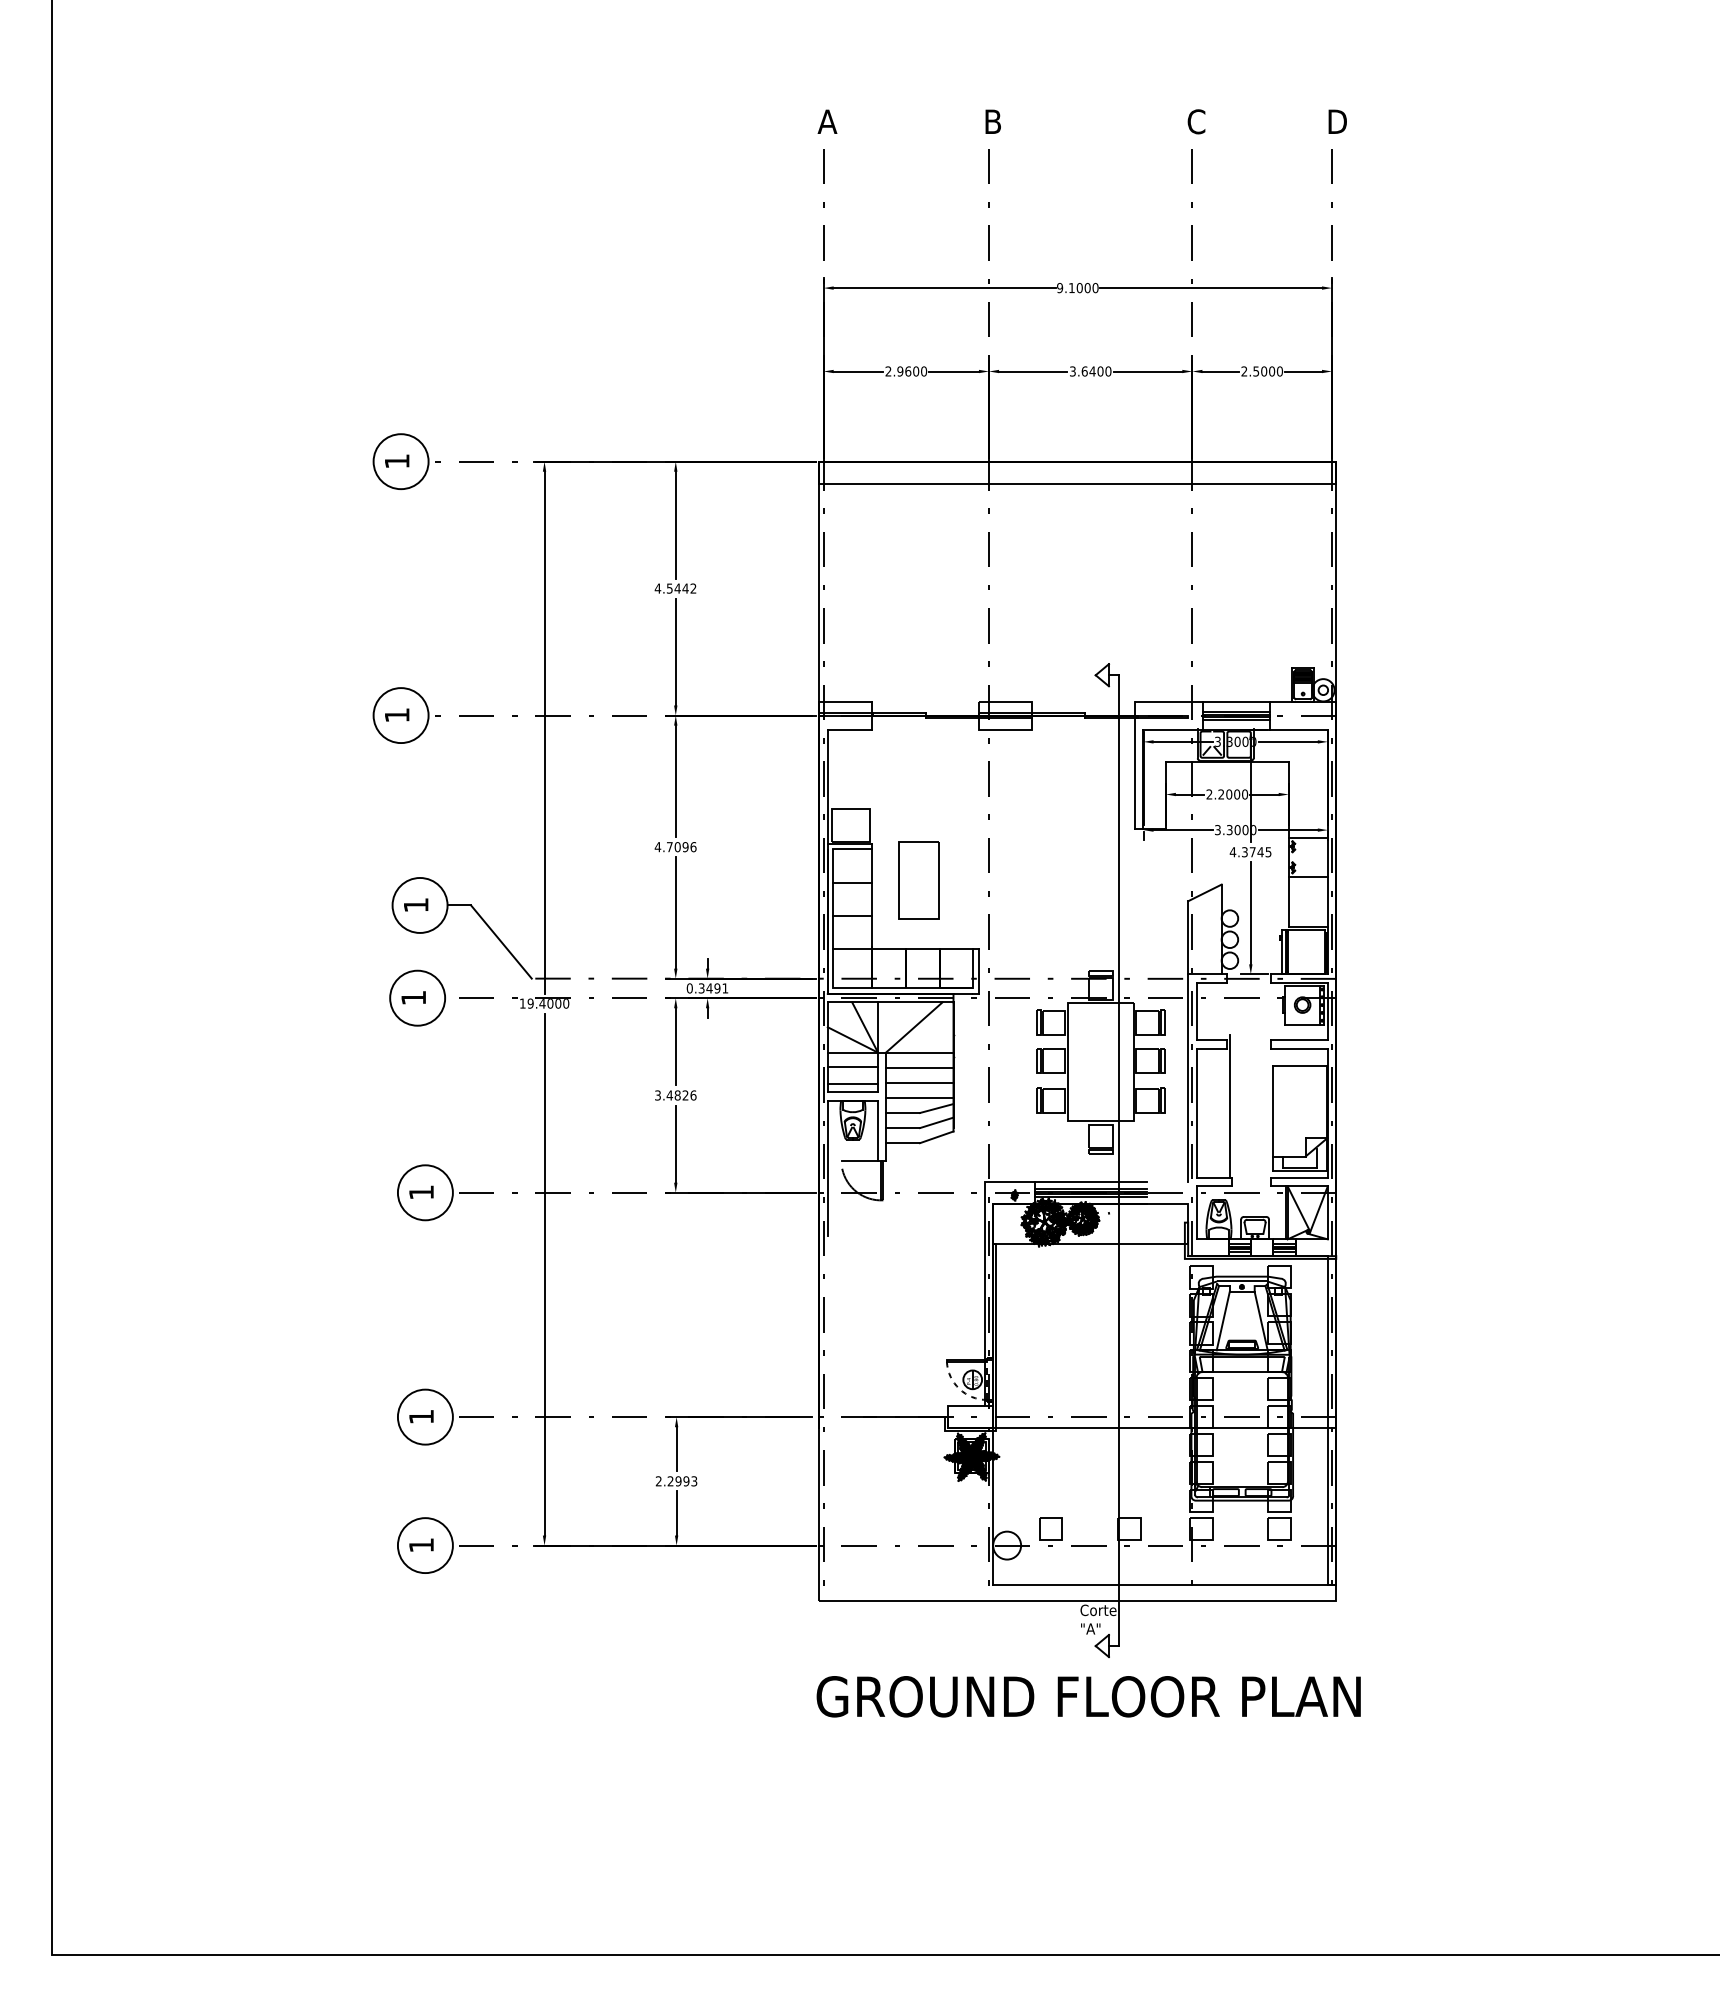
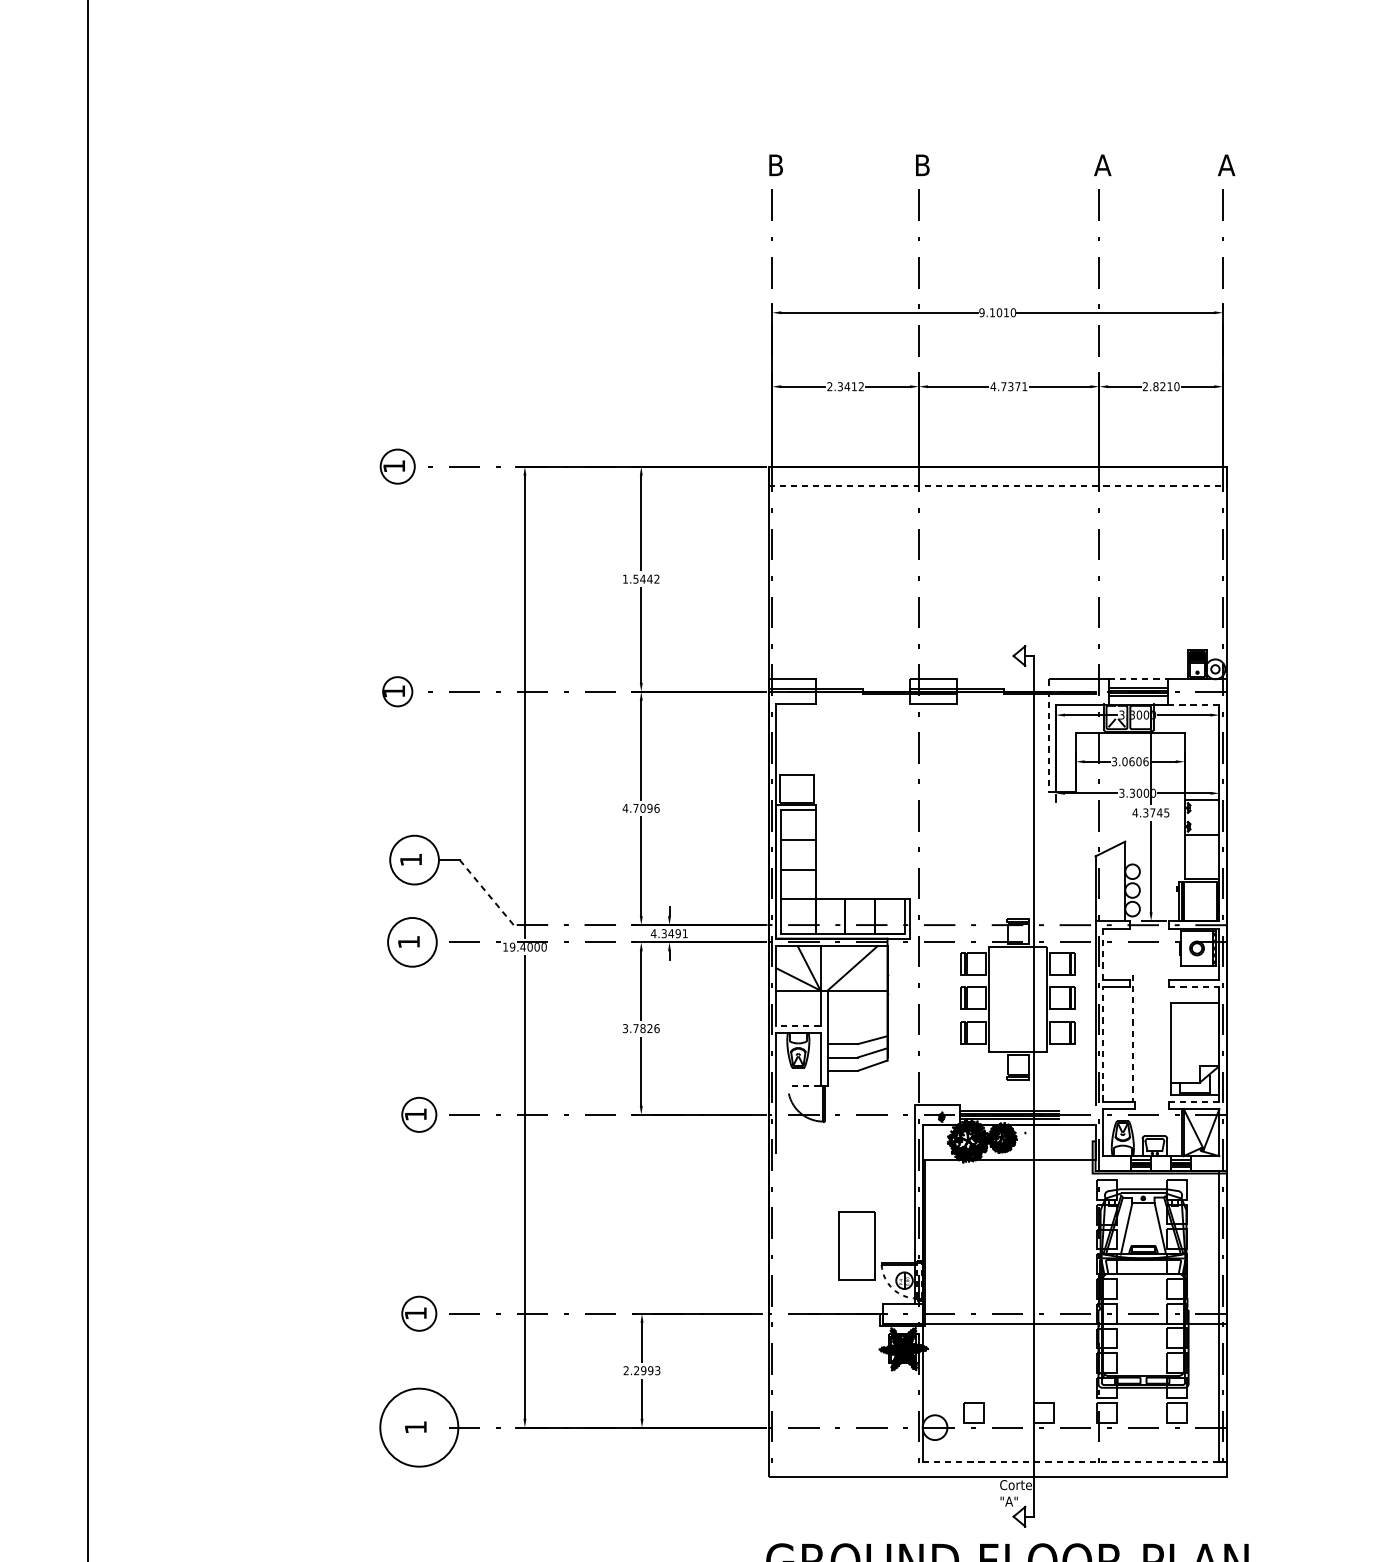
text: (827, 121) -> (775, 165), A -> B
text: (1196, 121) -> (1102, 165), C -> A
text: (1336, 121) -> (1227, 165), D -> A
text: (1087, 288) -> (1006, 313), 9.1000 -> 9.1010
text: (912, 371) -> (851, 386), 2.9600 -> 2.3412
text: (1090, 371) -> (1008, 386), 3.6400 -> 4.7371
text: (1264, 371) -> (1163, 386), 2.5000 -> 2.8210
circle: (400, 461) -> (397, 466), size x0.7
line: (1078, 484) -> (998, 486), solid -> dashed
text: (657, 588) -> (625, 579), 4.5442 -> 1.5442
line: (1236, 701) -> (1138, 679), solid -> dashed
circle: (400, 715) -> (397, 691), size x0.6
line: (1298, 730) -> (1193, 705), solid -> dashed
line: (1135, 765) -> (1048, 736), solid -> dashed
text: (1227, 794) -> (1130, 761), 2.2000 -> 3.0606
part: (918, 880) -> (856, 1245), moved
line: (501, 942) -> (486, 892), solid -> dashed
text: (689, 988) -> (653, 933), 0.3491 -> 4.3491
line: (1196, 1011) -> (1102, 954), solid -> dashed
line: (1300, 1048) -> (1195, 986), solid -> dashed
line: (852, 1066) -> (797, 1002), removed
line: (919, 1067) -> (857, 1003), removed
line: (919, 1082) -> (857, 1017), removed
line: (852, 1083) -> (797, 1017), removed
line: (852, 1092) -> (797, 1025), solid -> dashed
text: (669, 1095) -> (635, 1028), 3.4826 -> 3.7826
line: (919, 1097) -> (857, 1030), removed
line: (1230, 1106) -> (1133, 1038), solid -> dashed
line: (1196, 1113) -> (1102, 1044), solid -> dashed
line: (860, 1160) -> (805, 1086), solid -> dashed
line: (1299, 1177) -> (1194, 1101), solid -> dashed
line: (1090, 1181) -> (1008, 1104), removed
circle: (424, 1192) -> (418, 1114), size x0.7
circle: (424, 1416) -> (418, 1313), size x0.7
circle: (424, 1545) -> (418, 1427), size x1.6
line: (1164, 1584) -> (1074, 1462), solid -> dashed

